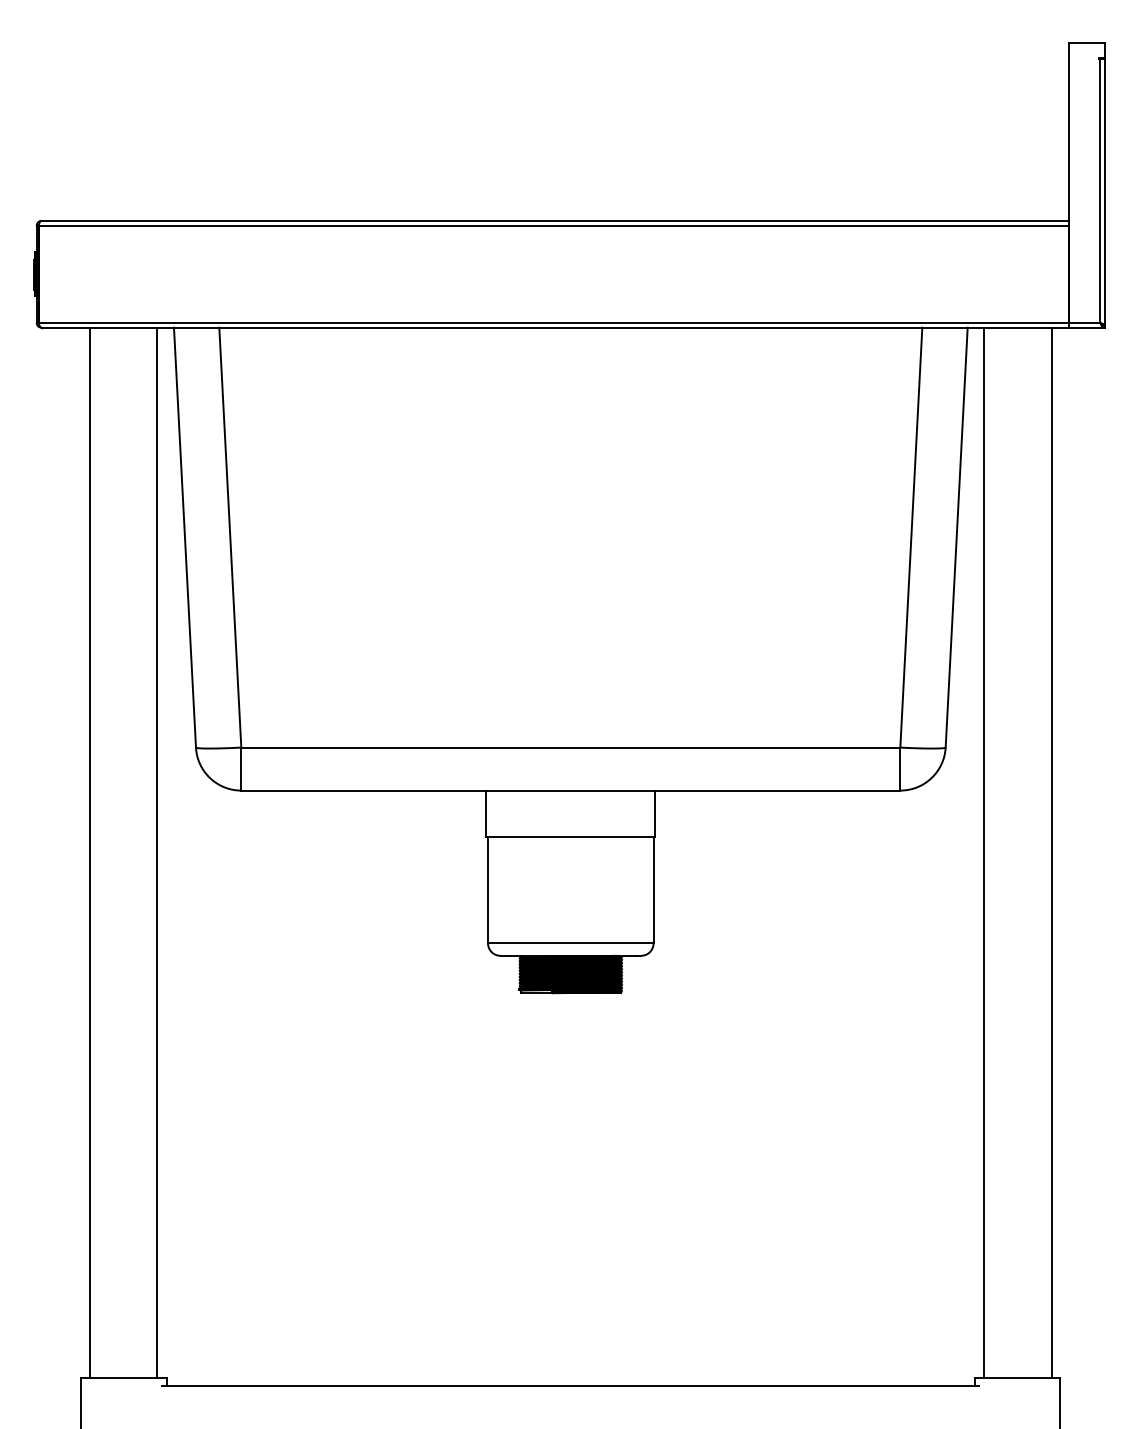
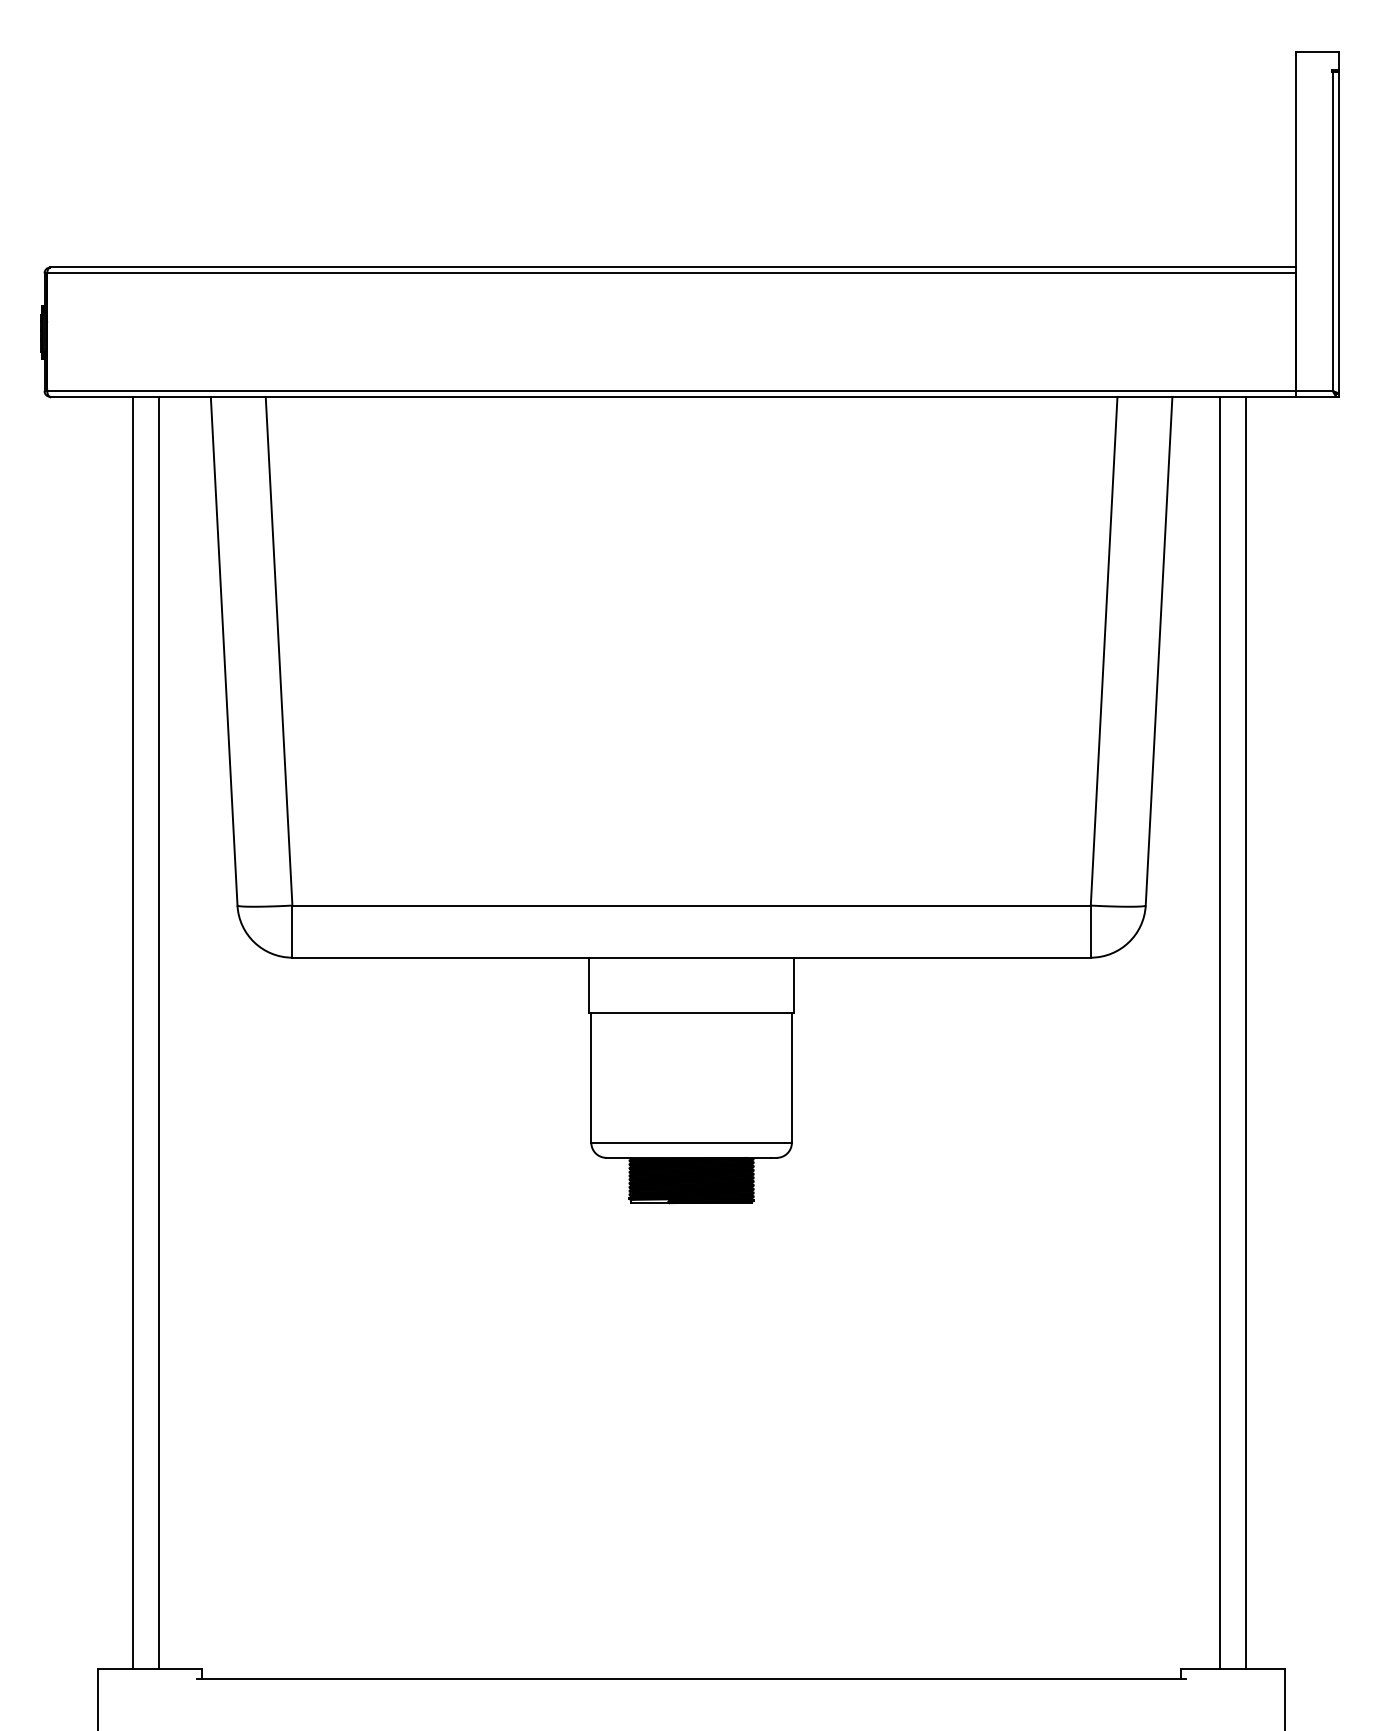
line: (89, 852) -> (158, 1032), moved
line: (157, 852) -> (132, 1032), moved
line: (984, 852) -> (1246, 1032), moved
line: (1051, 852) -> (1219, 1032), moved

